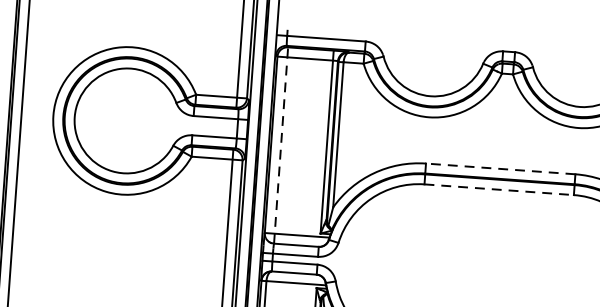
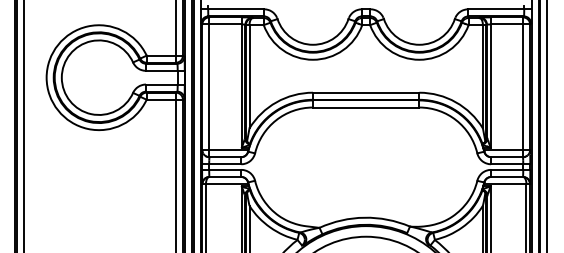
line: (281, 145) -> (209, 87), dashed -> solid
line: (499, 168) -> (365, 92), dashed -> solid
line: (499, 189) -> (366, 107), dashed -> solid

